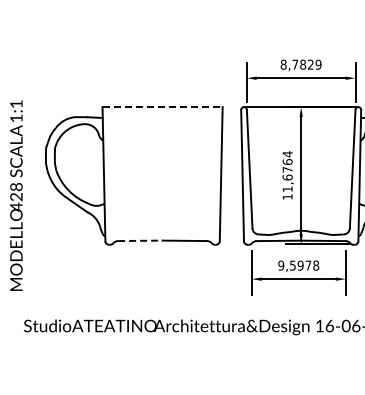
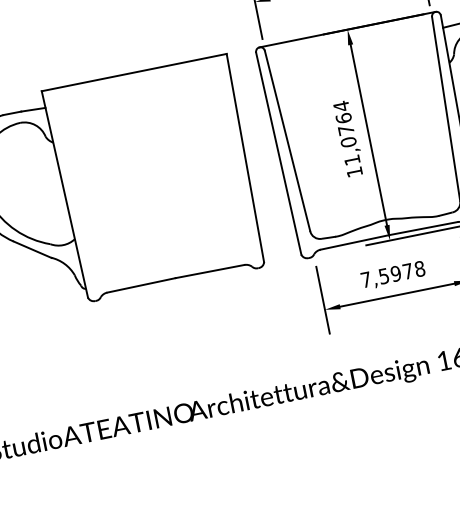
line: (163, 107) -> (135, 72), dashed -> solid
text: (287, 177) -> (348, 142), 11,6764 -> 11,0764
line: (140, 240) -> (141, 284), dashed -> solid
text: (281, 265) -> (366, 279), 9,5978 -> 7,5978

